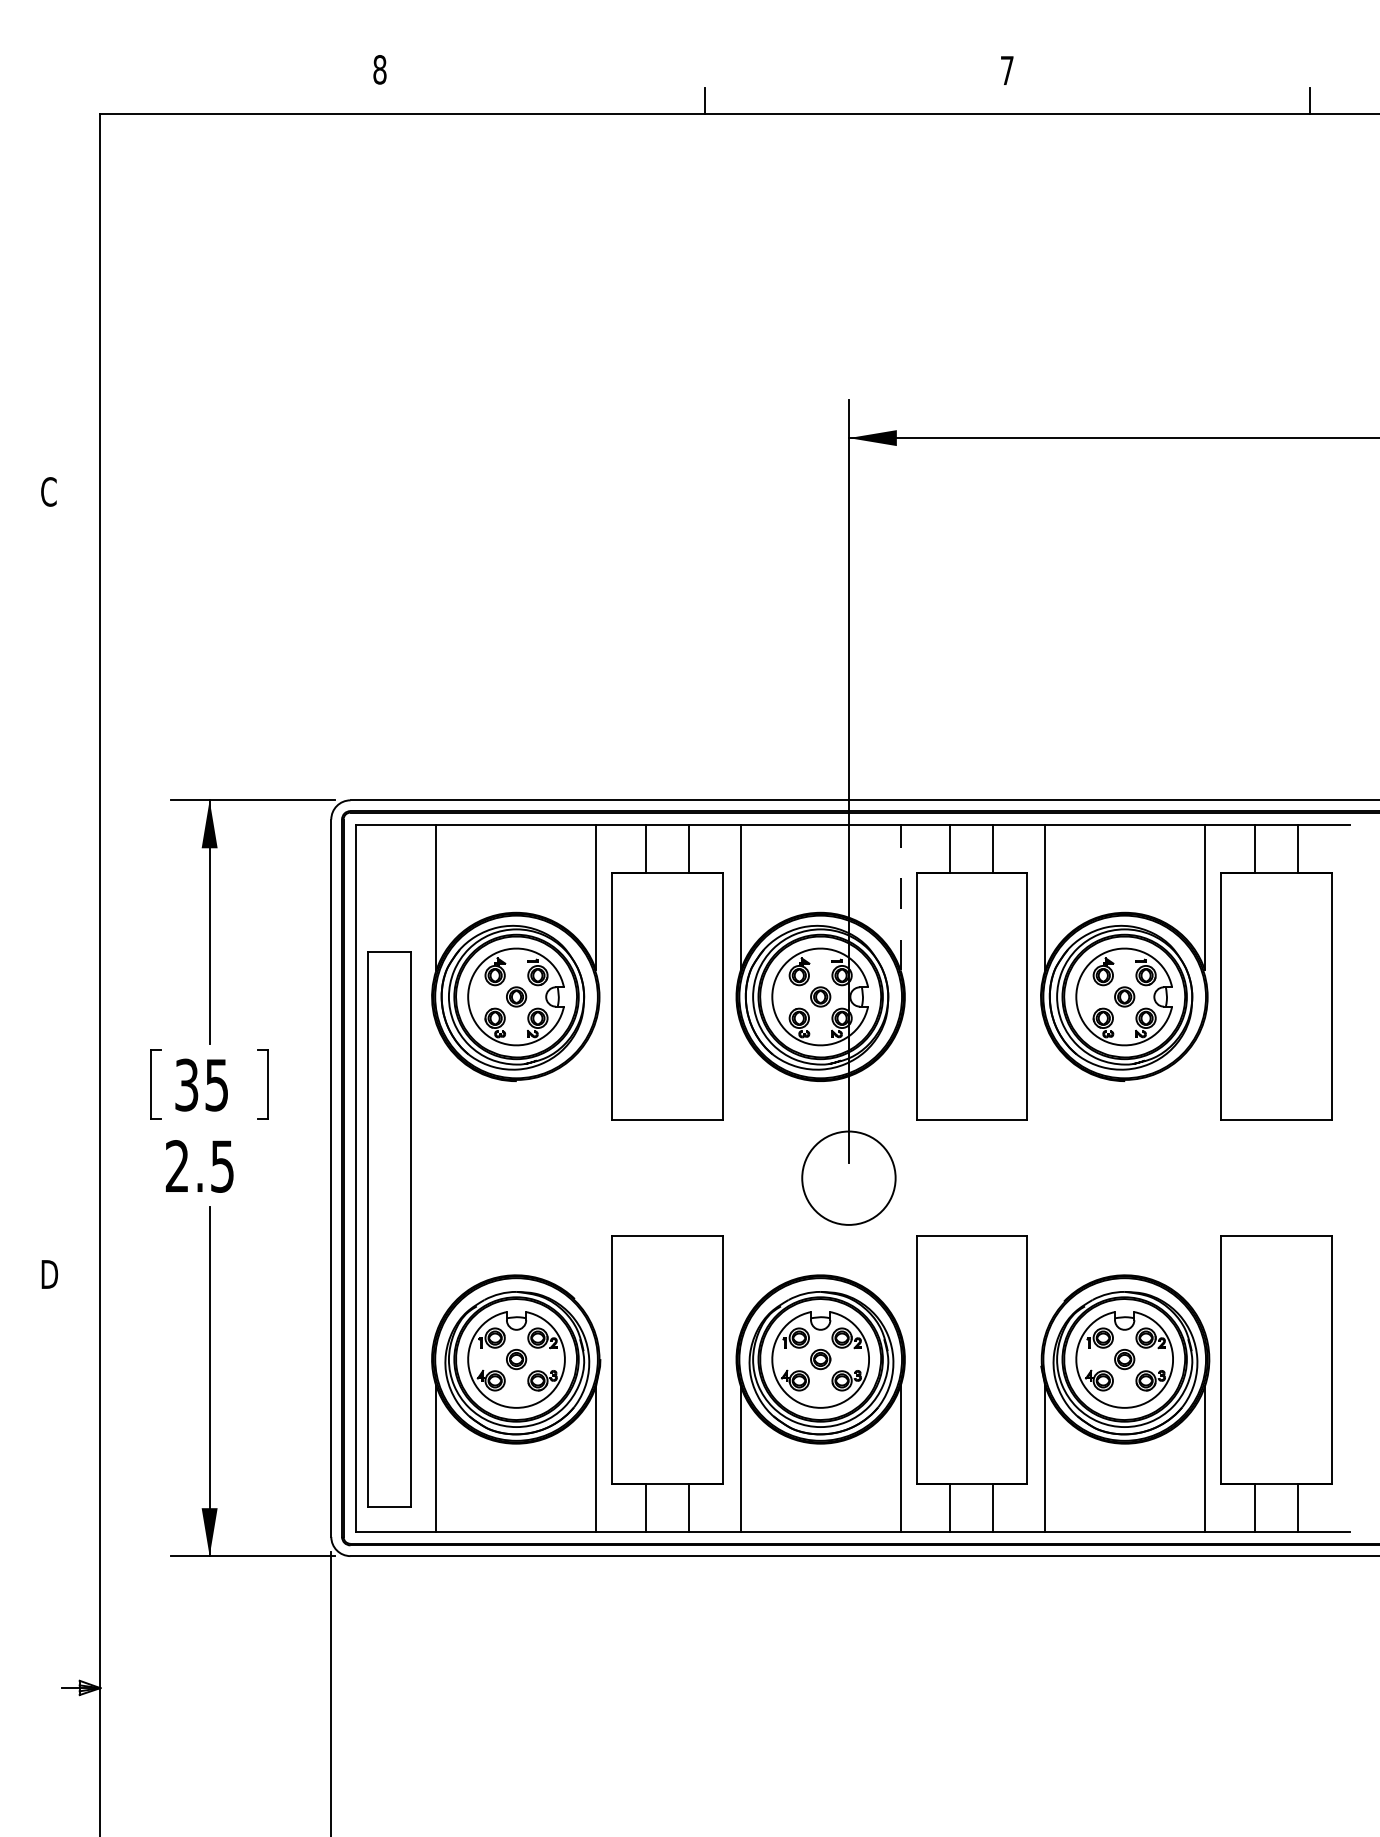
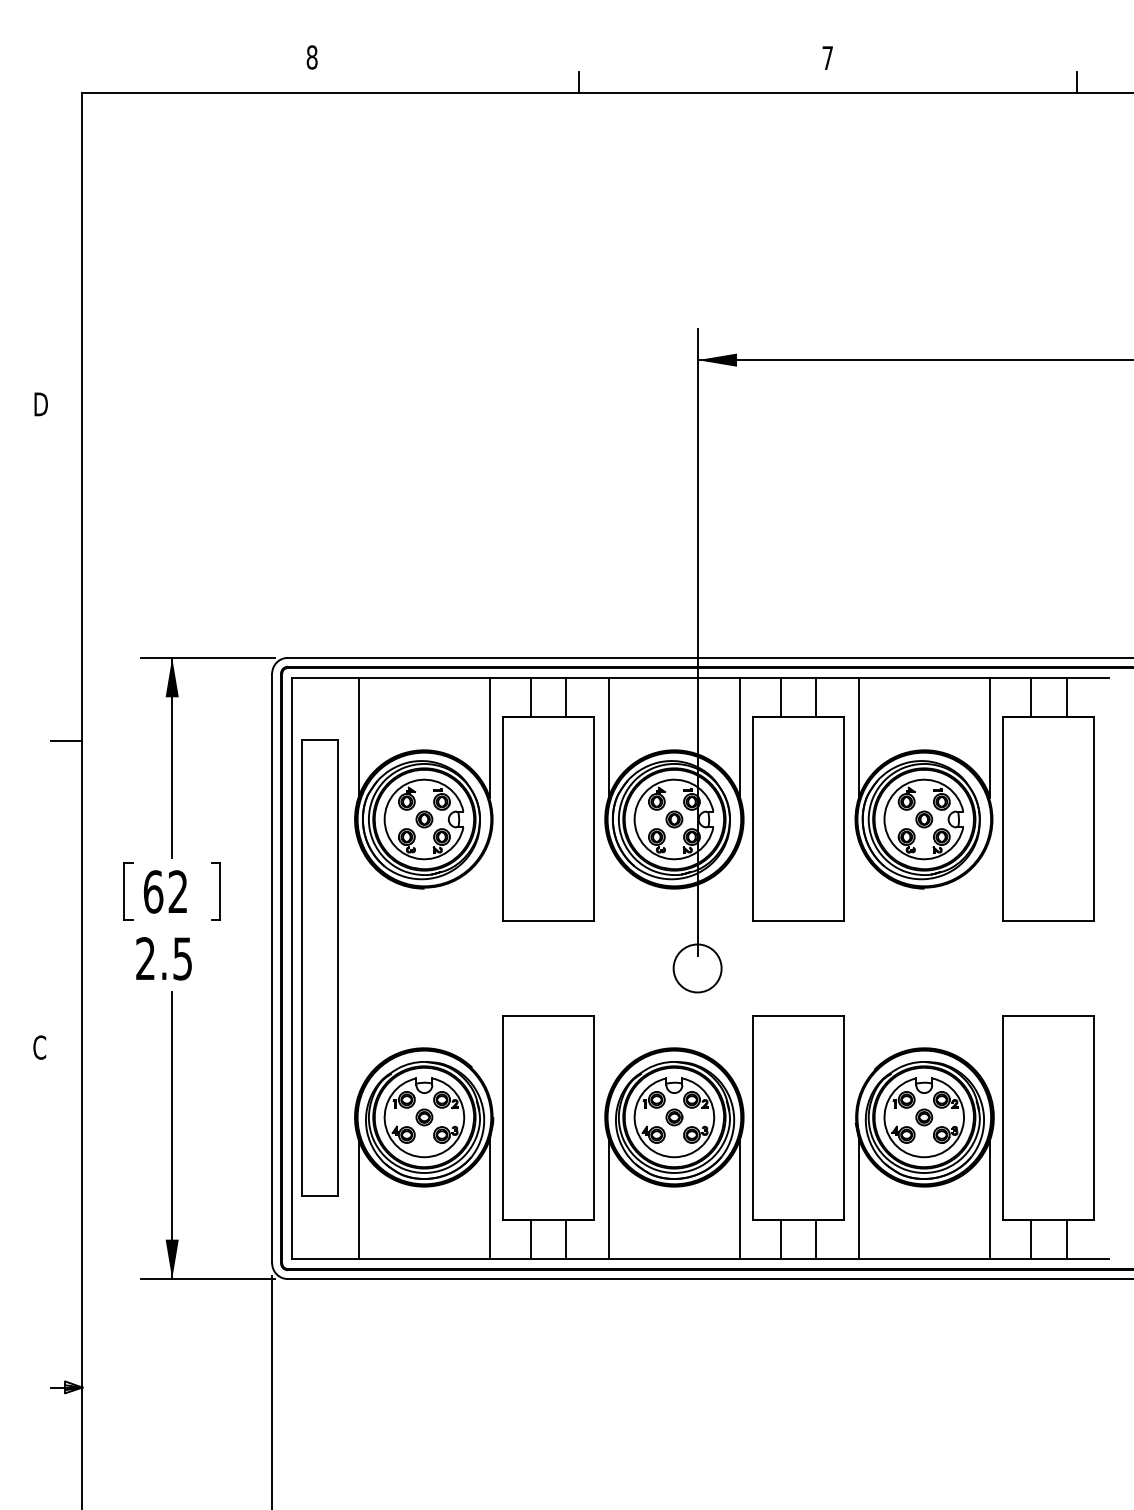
text: (49, 492) -> (40, 404), C -> D
line: (901, 897) -> (740, 737), dashed -> solid
line: (81, 900) -> (66, 740), added
text: (201, 1084) -> (165, 891), 35 -> 62
circle: (848, 1178) -> (697, 968), size x0.62
part: (388, 1228) -> (319, 967), moved
text: (49, 1274) -> (40, 1047), D -> C

